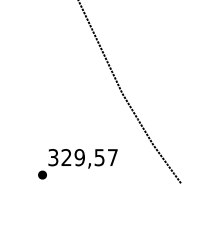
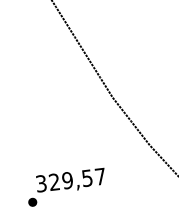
text: (77, 164) -> (66, 187), moved

